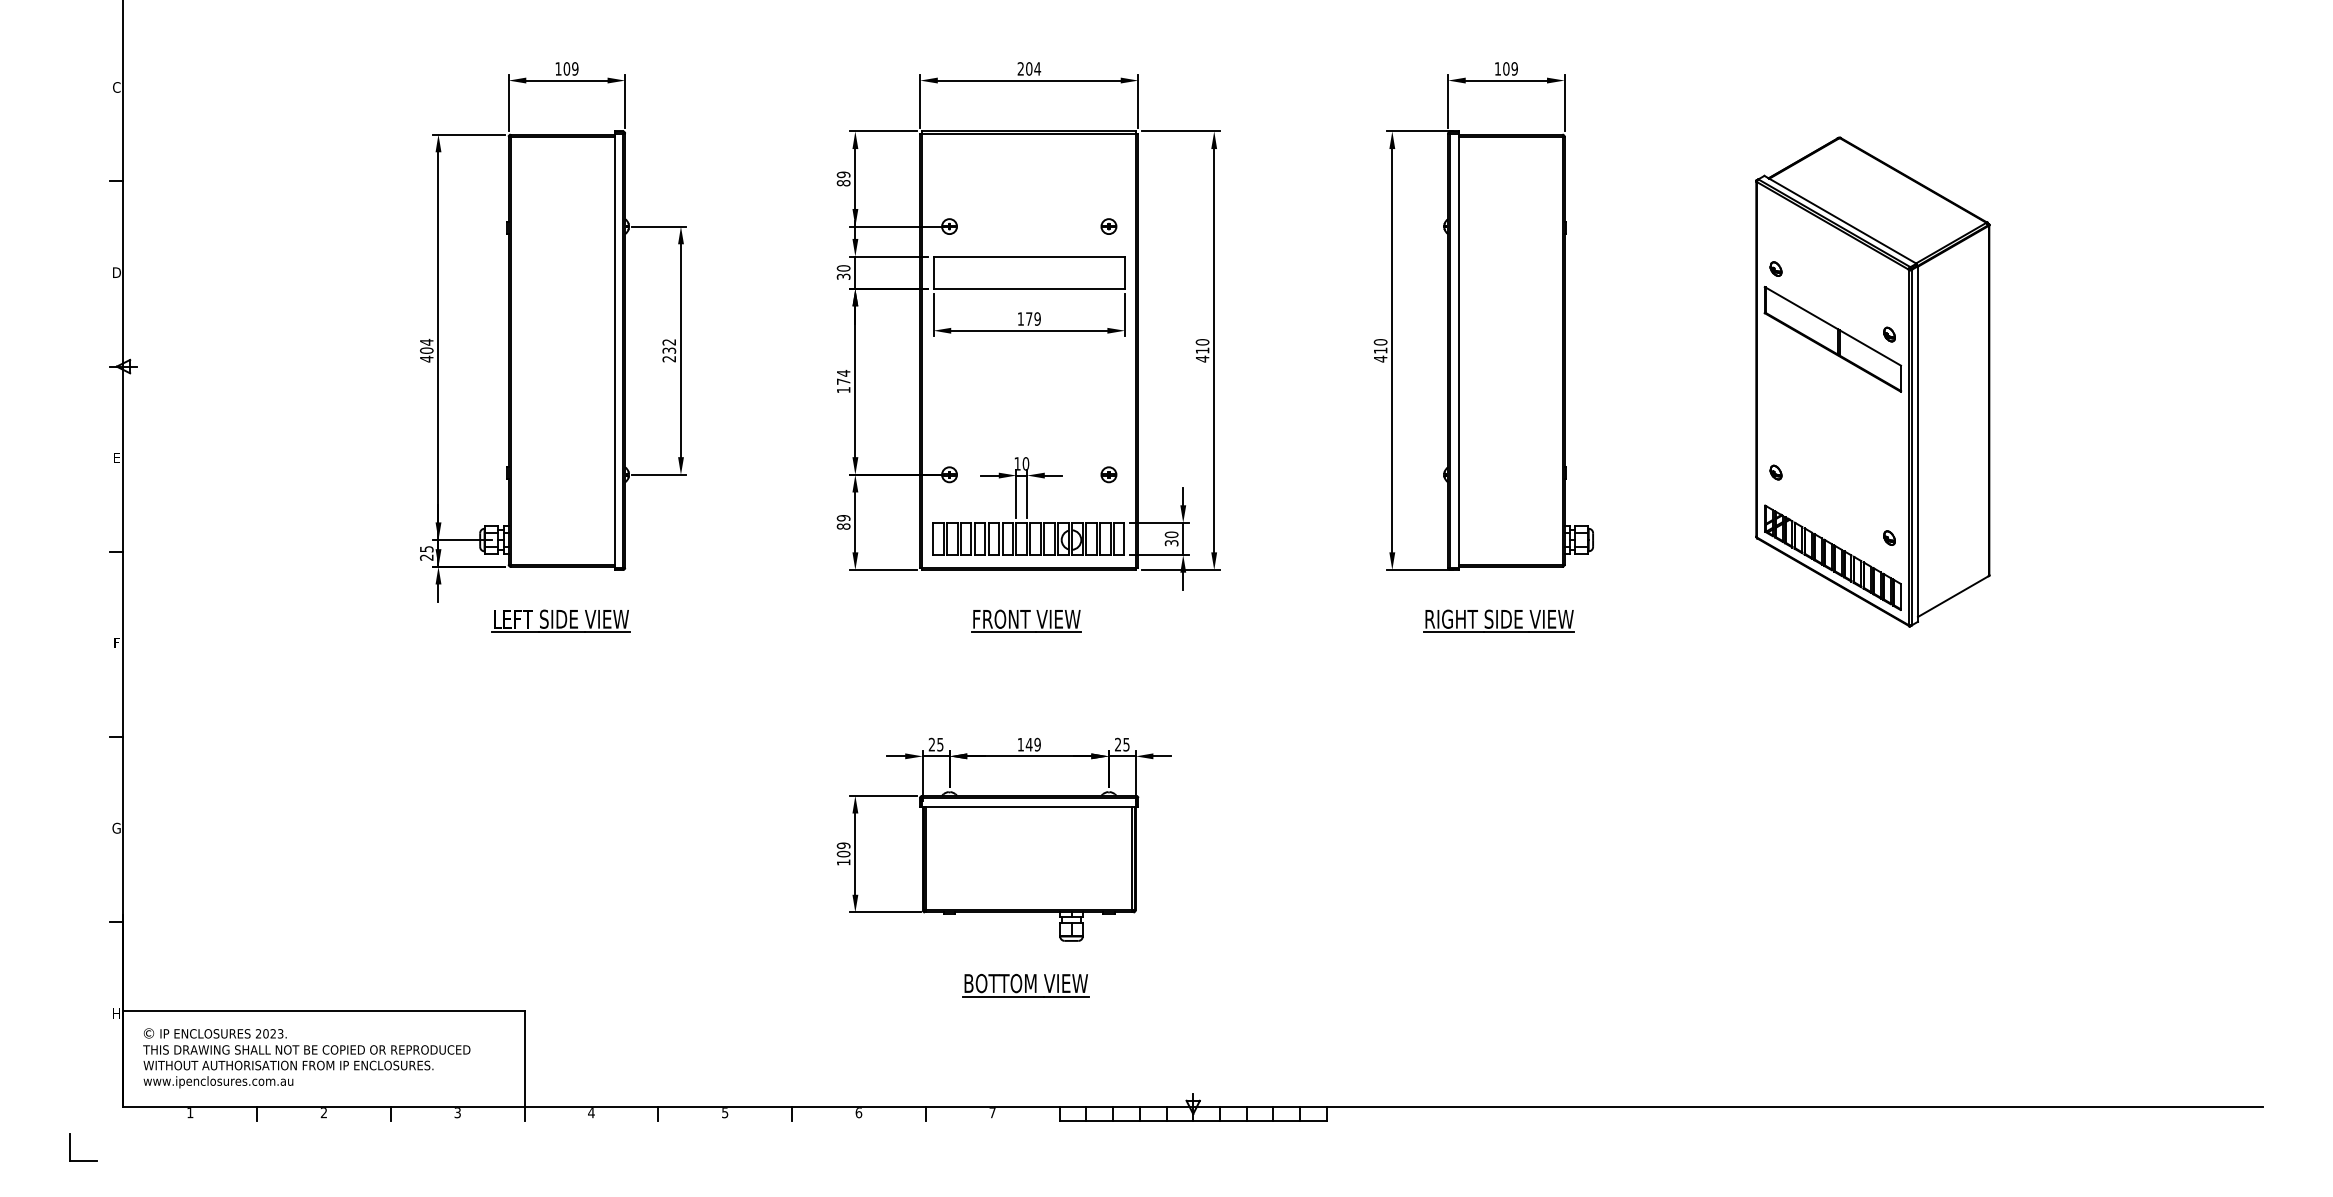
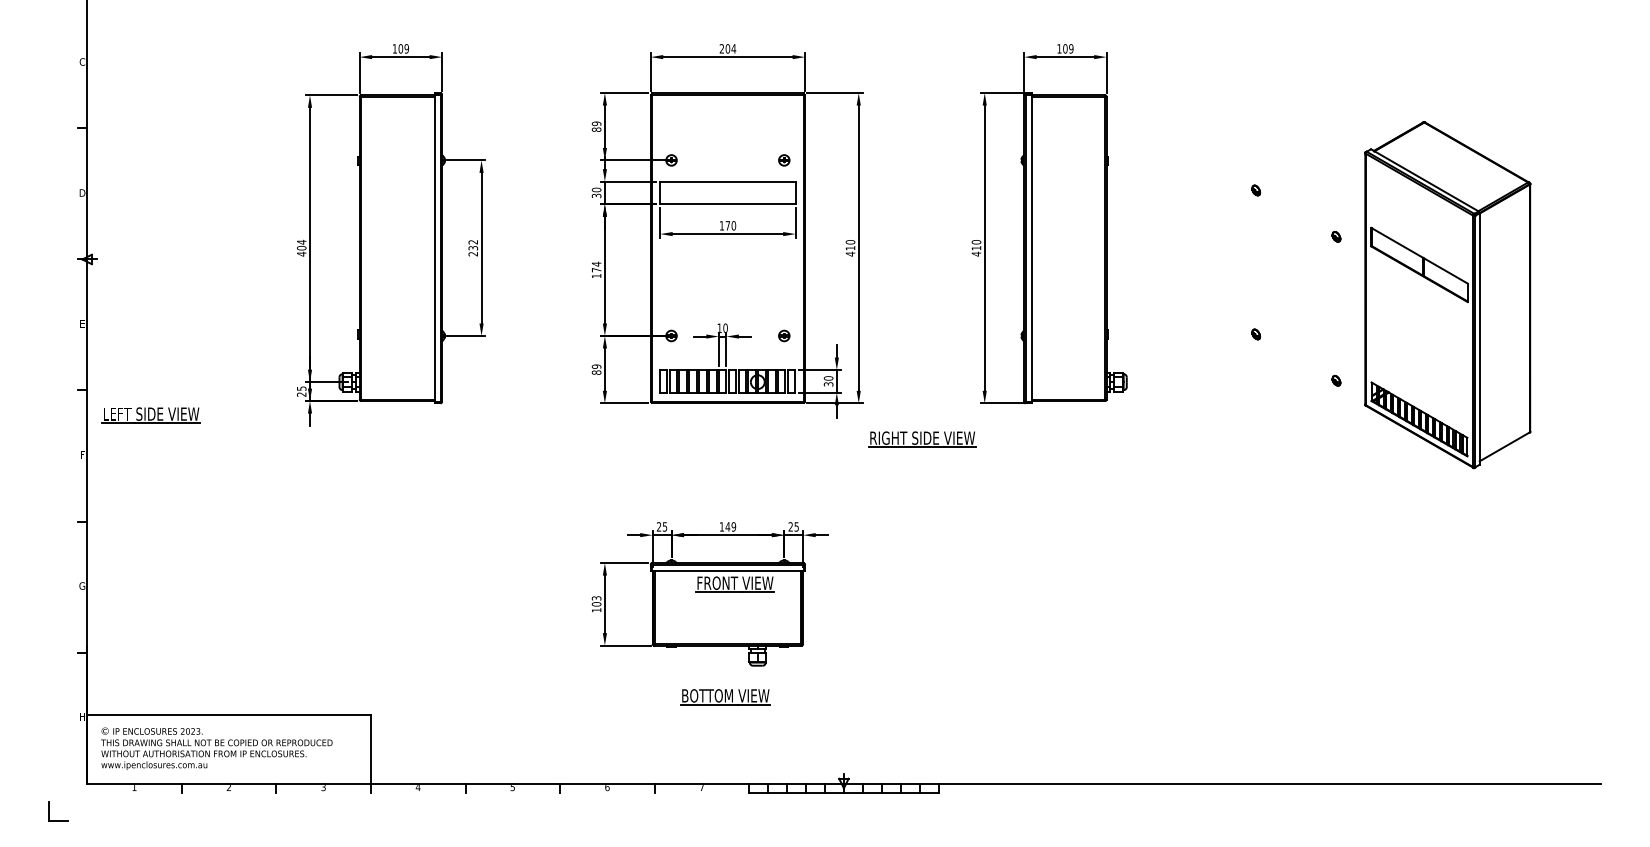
text: (1037, 318) -> (733, 225), 179 -> 170
part: (1872, 381) -> (1447, 294), moved
part: (560, 620) -> (150, 415), moved
part: (1026, 620) -> (735, 584), moved
part: (1498, 620) -> (921, 439), moved
text: (843, 845) -> (596, 598), 109 -> 103

